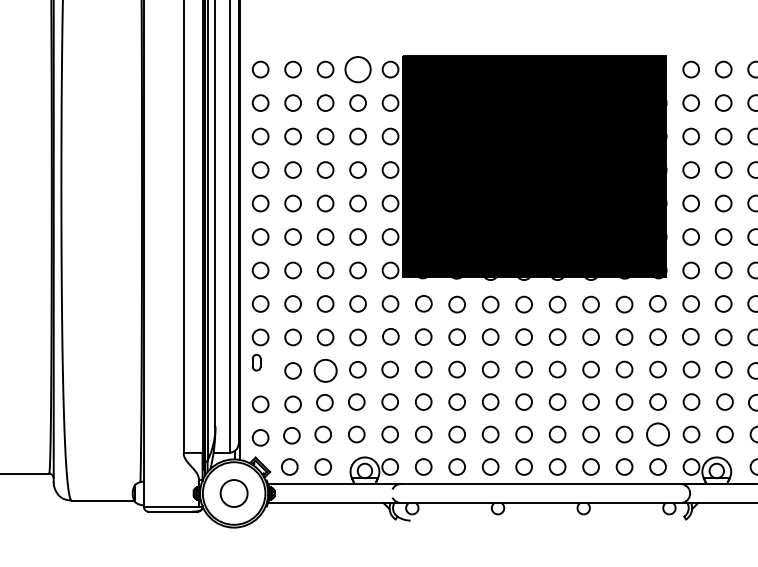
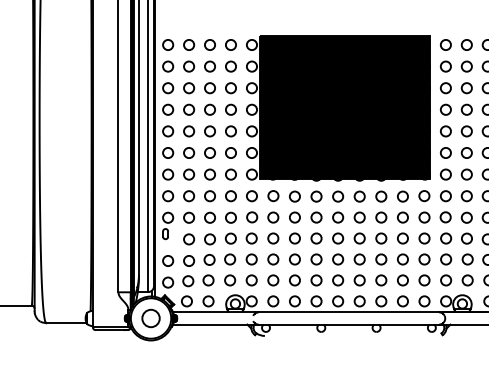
circle: (357, 68) -> (230, 44), size x0.62
circle: (324, 371) -> (209, 239), size x0.71
circle: (658, 434) -> (424, 280), size x0.71

